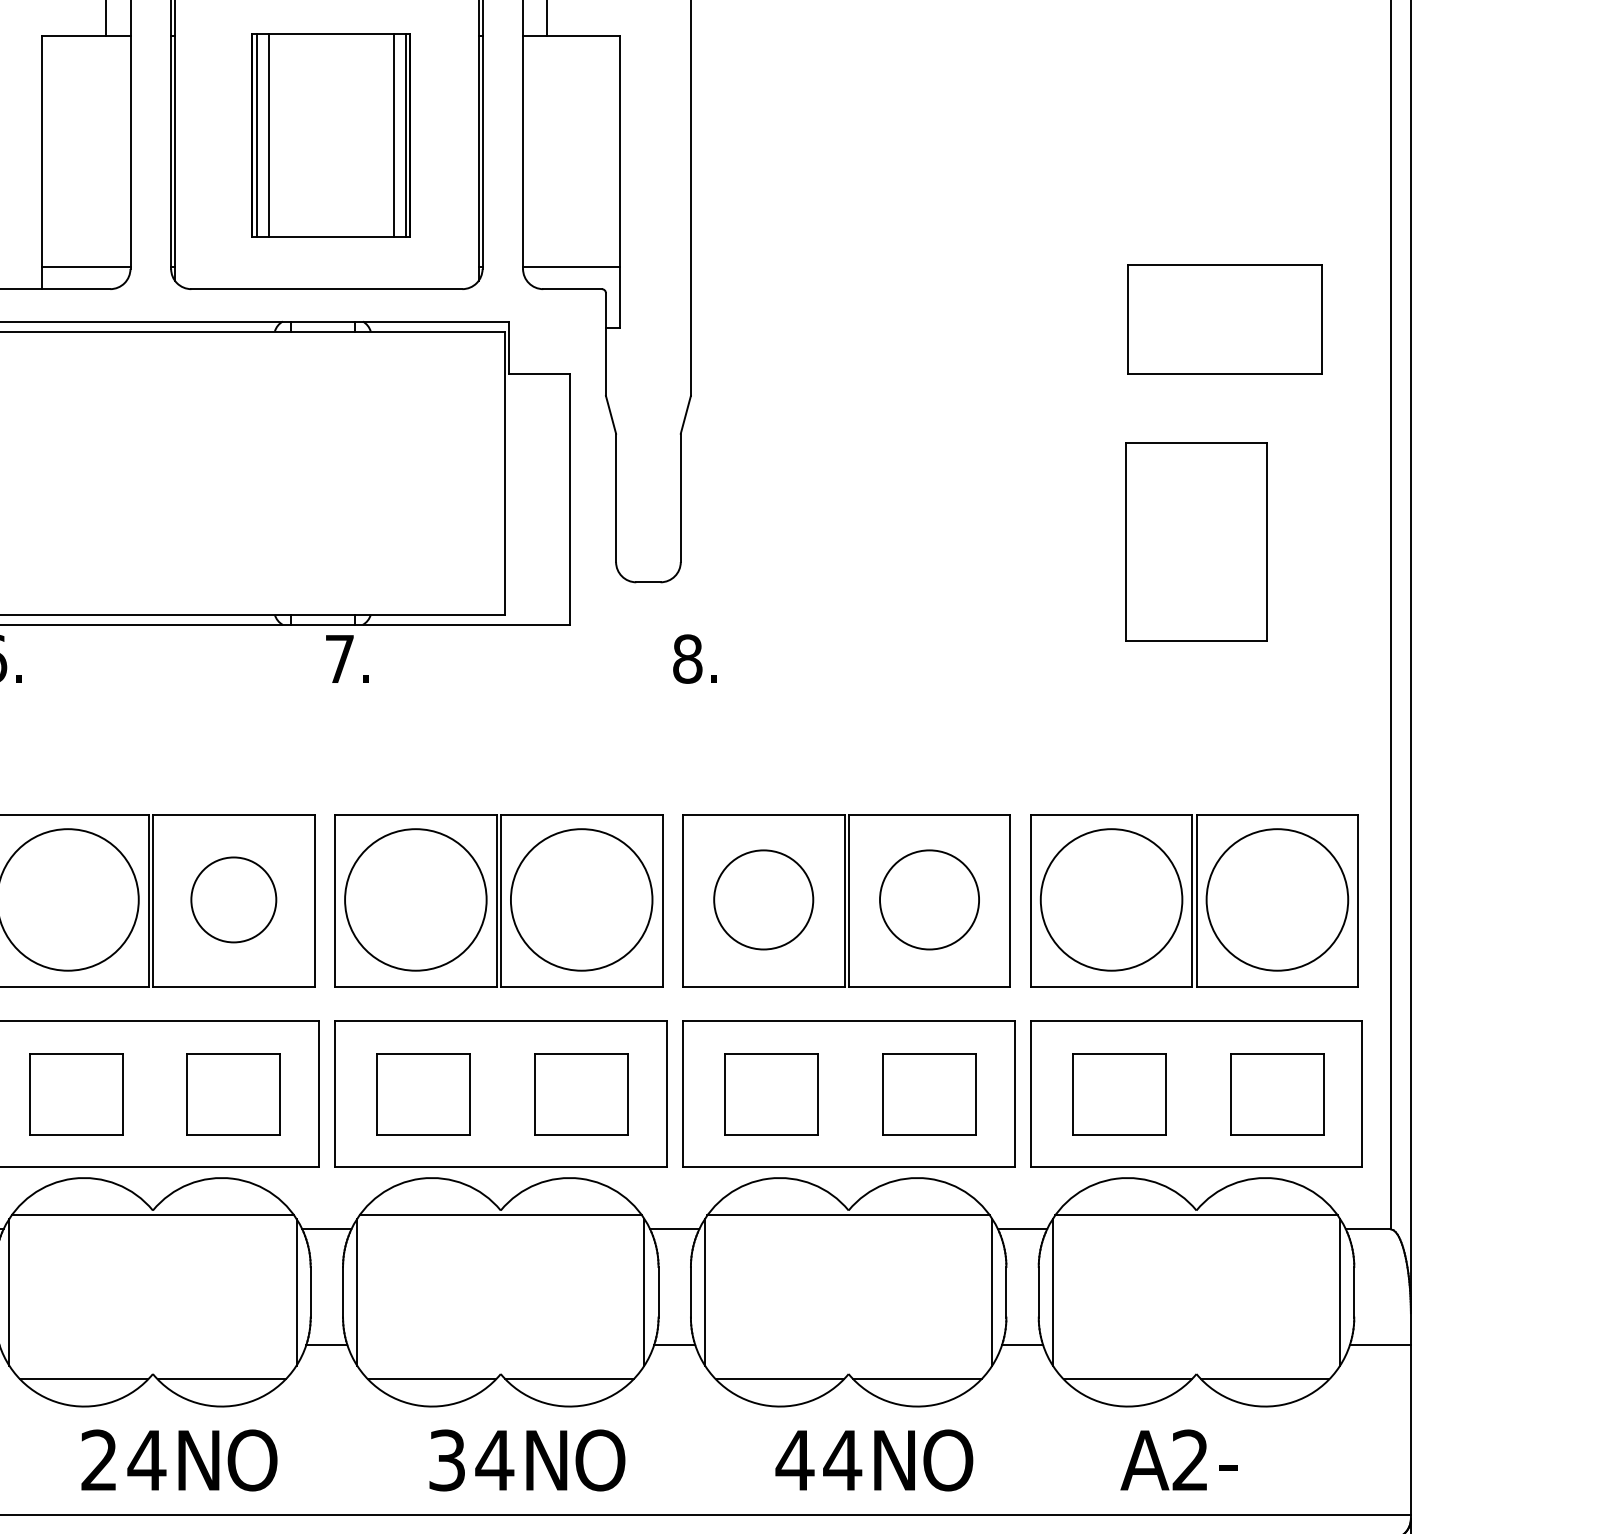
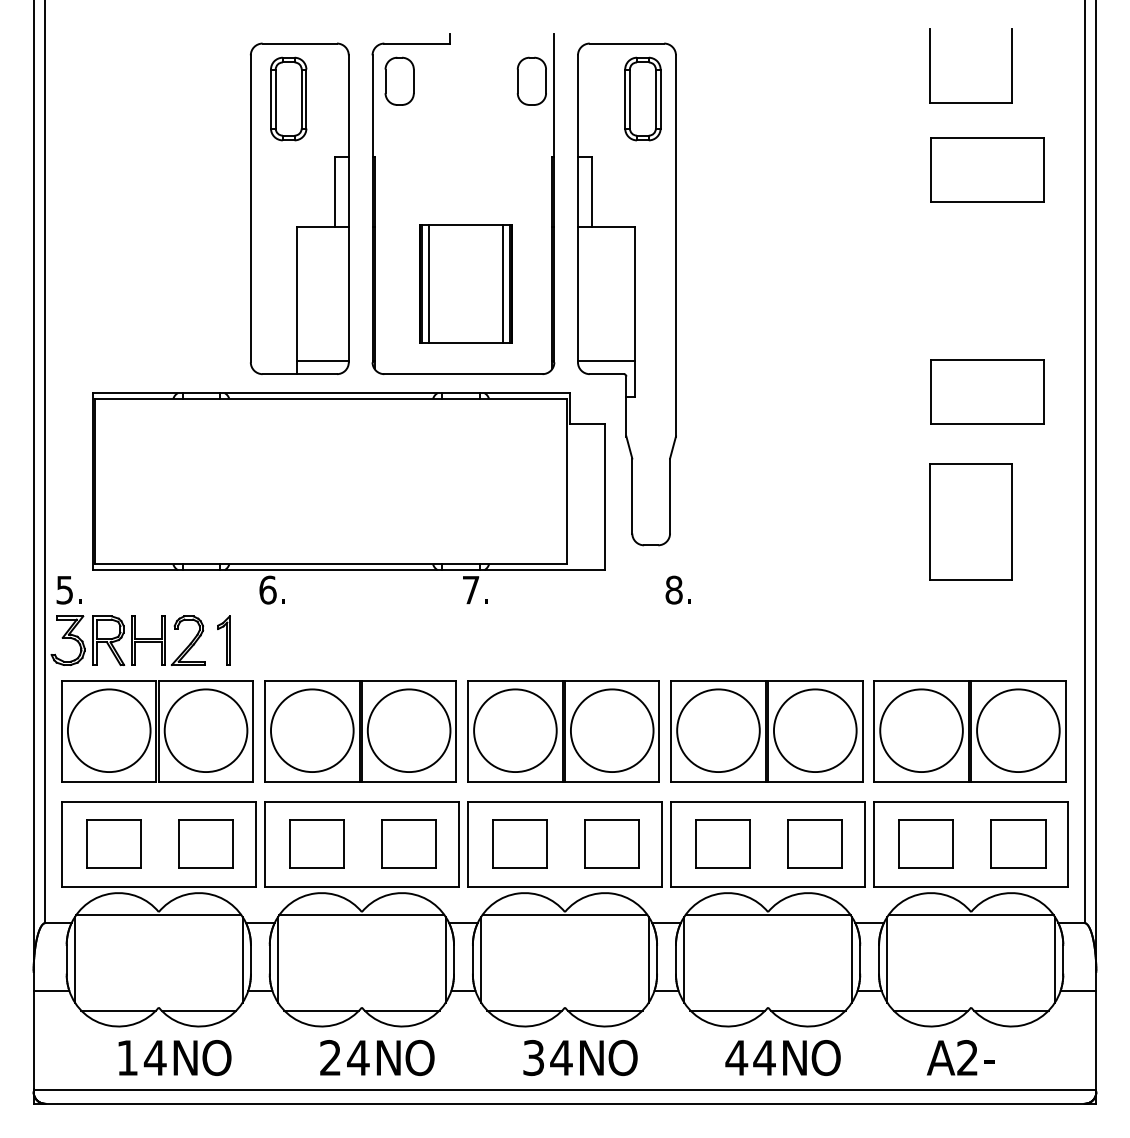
circle: (232, 899) -> (408, 730), size x1.67
circle: (763, 899) -> (718, 730), size x1.43
circle: (928, 899) -> (814, 730), size x1.43

